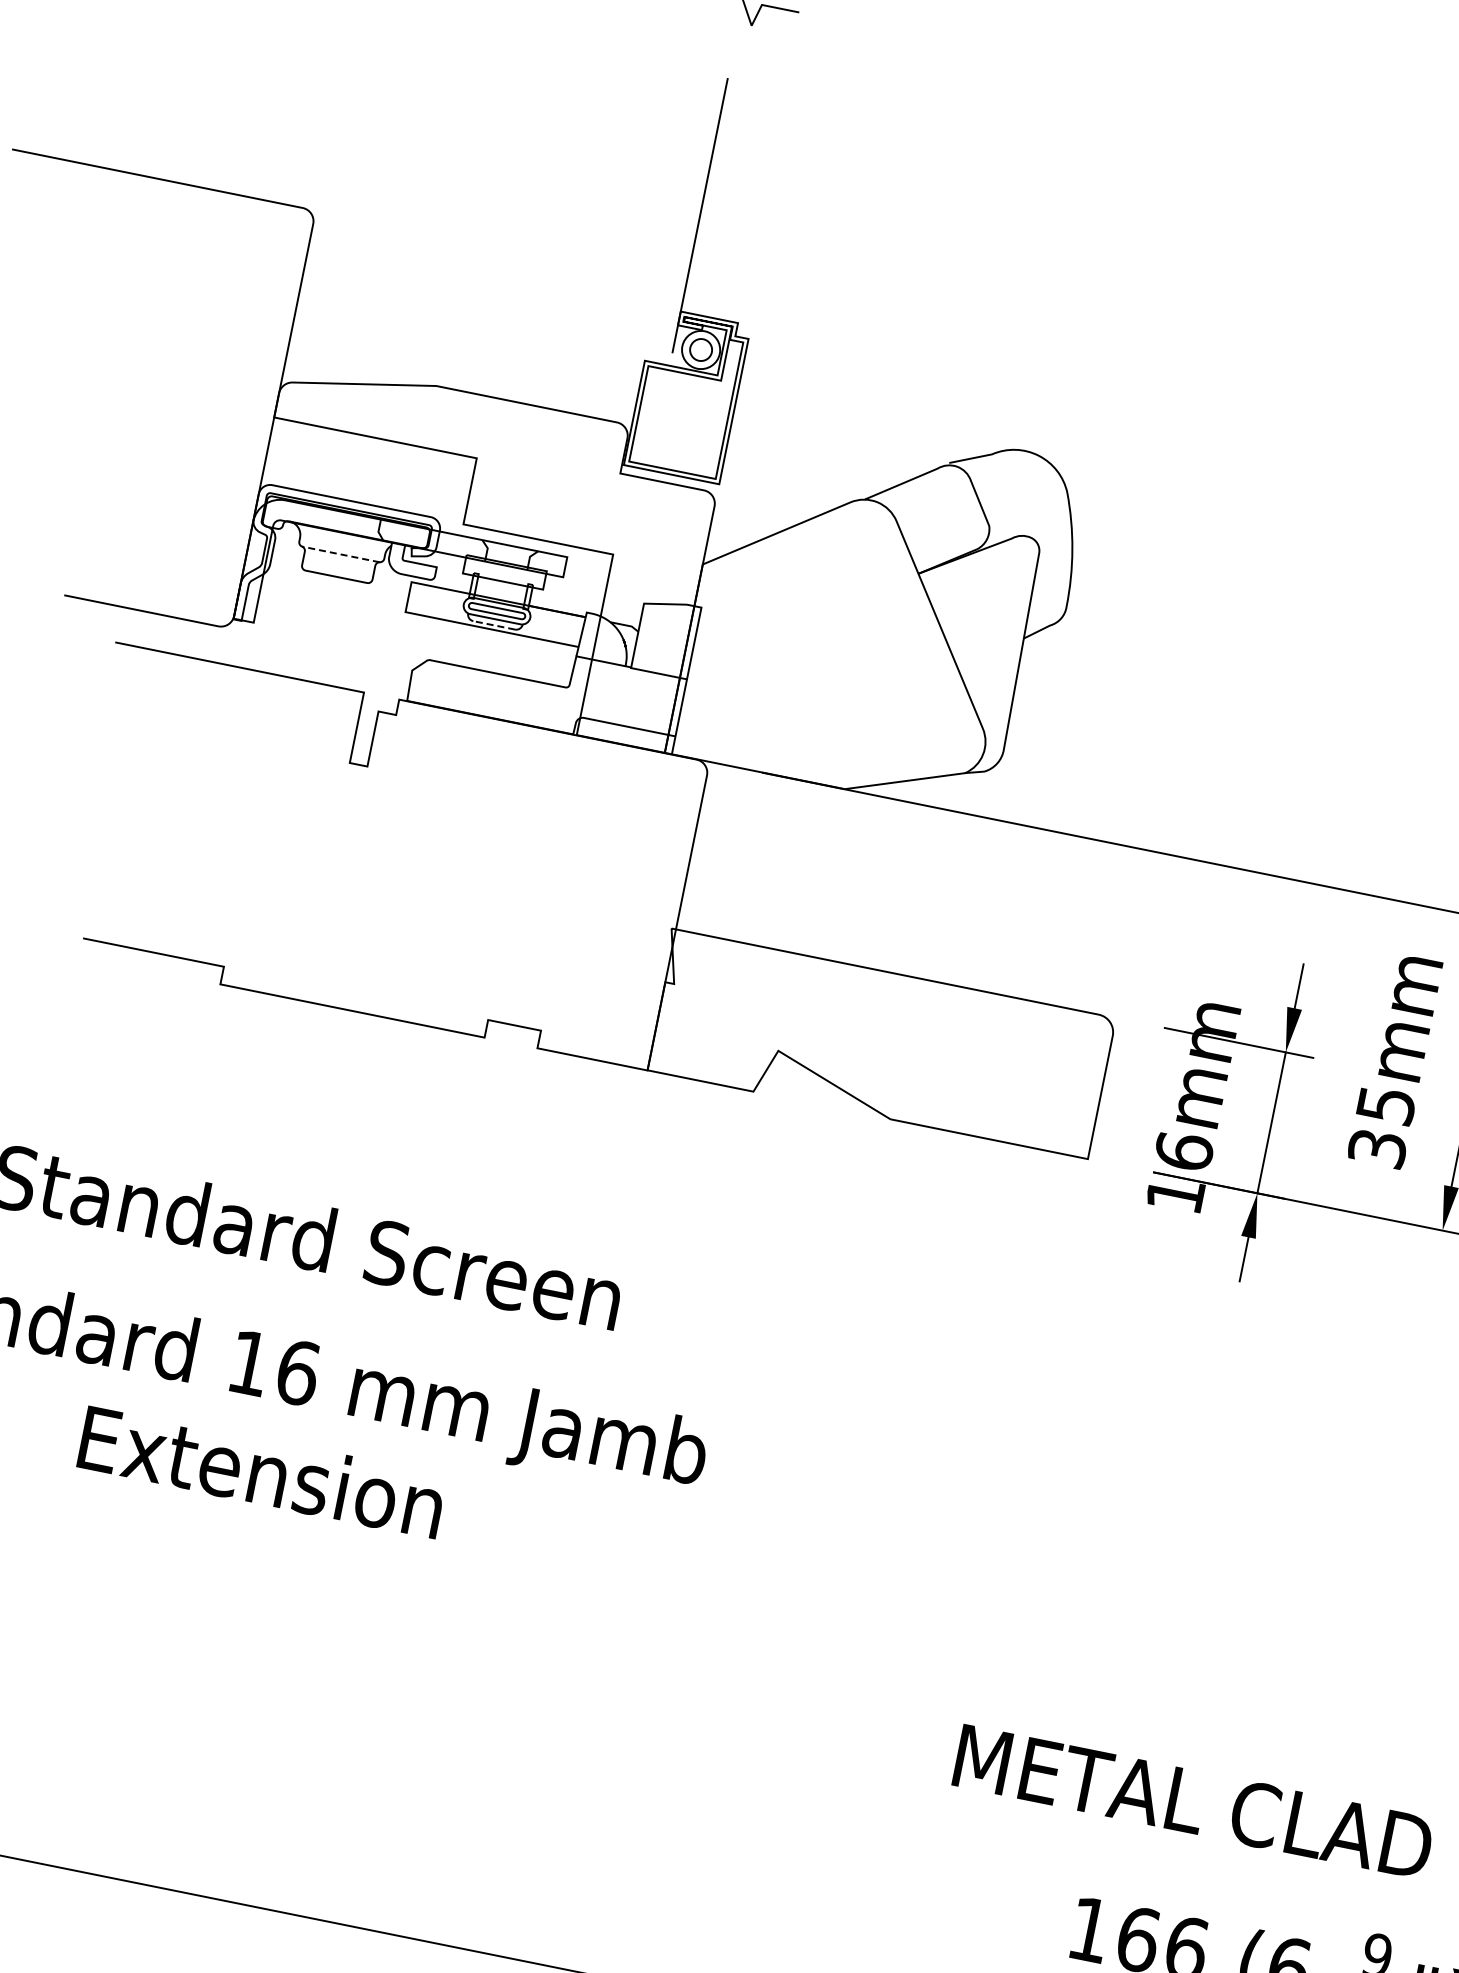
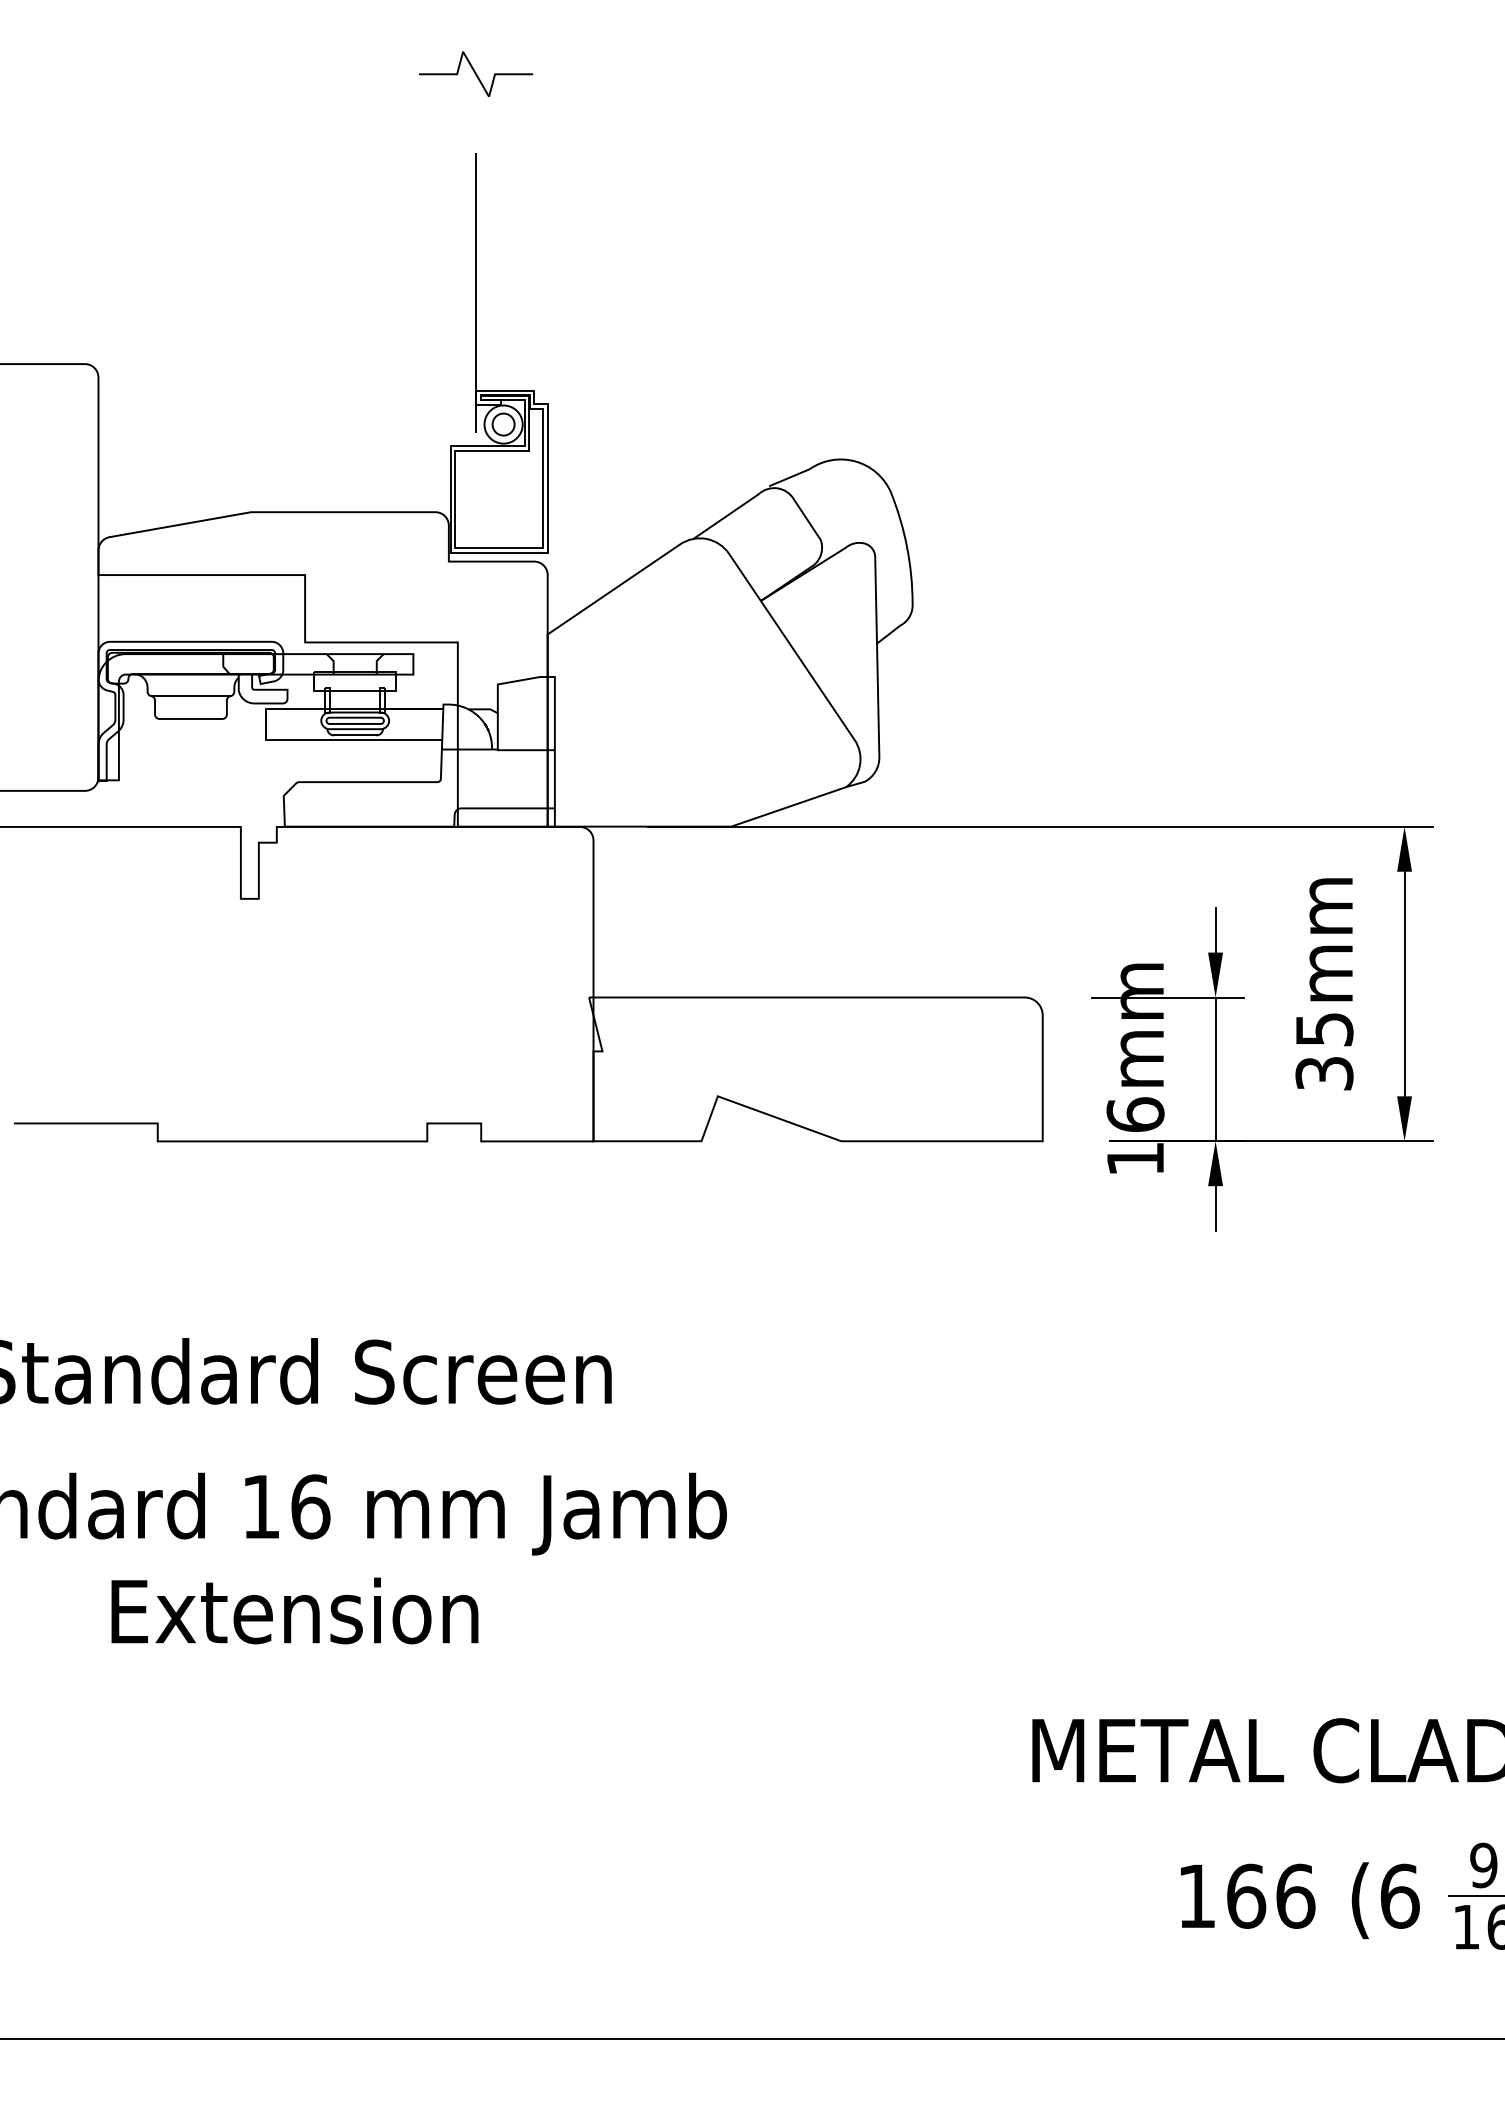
line: (340, 554) -> (190, 696), dashed -> solid
line: (493, 625) -> (354, 735), dashed -> solid

